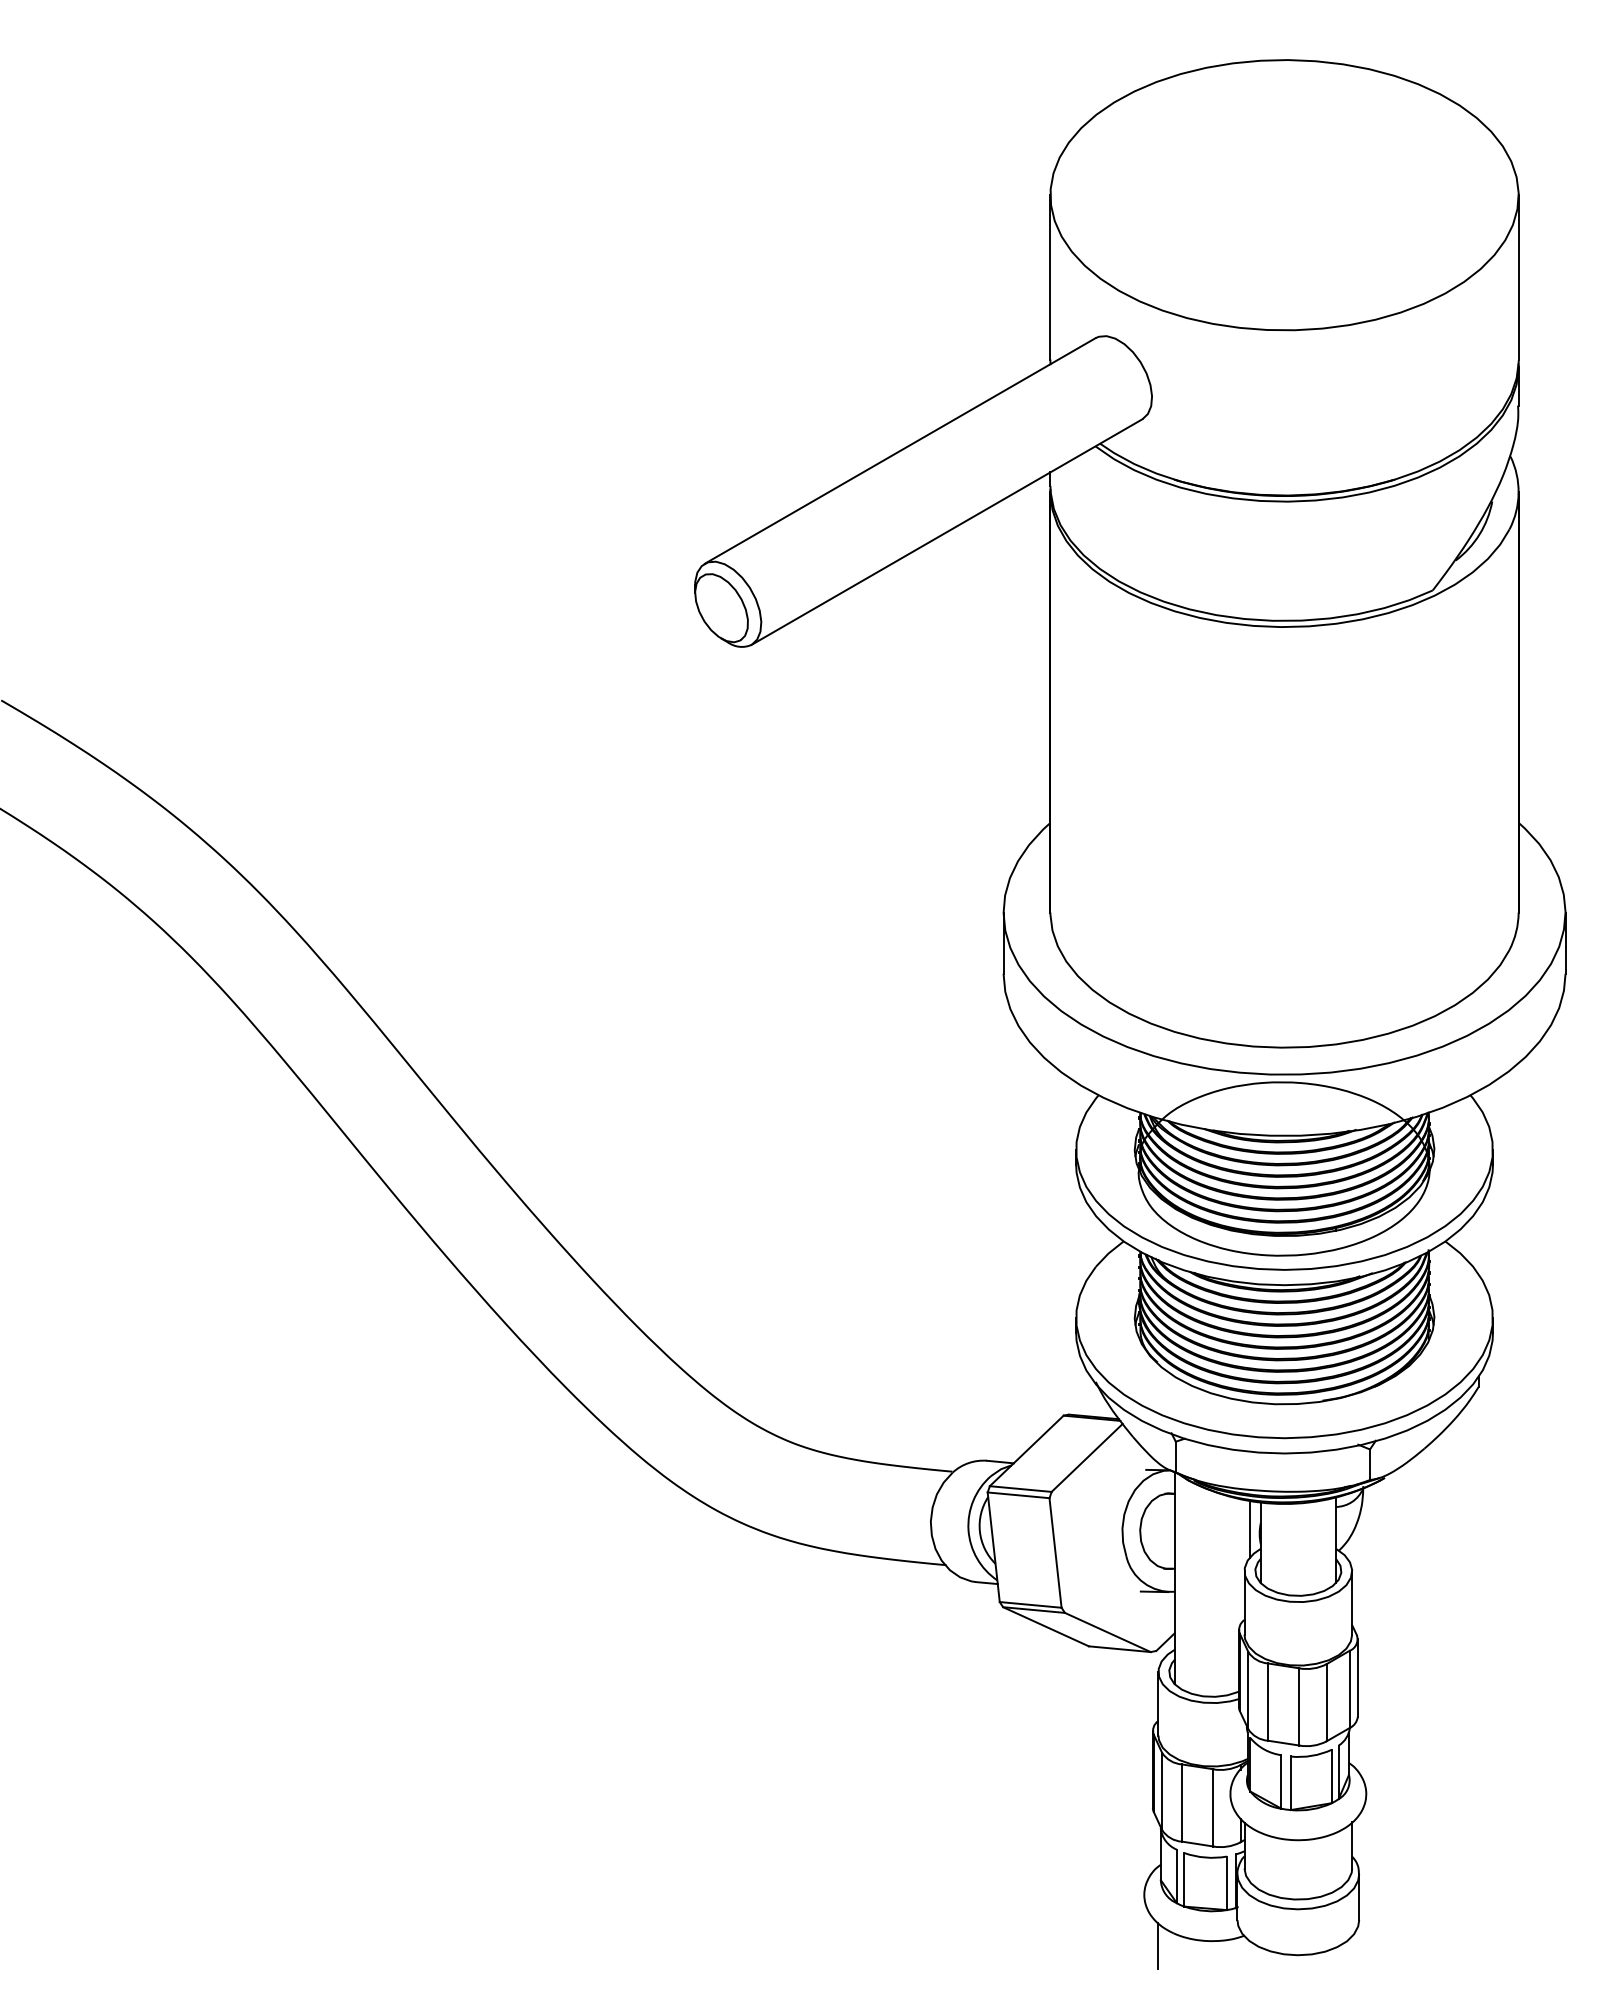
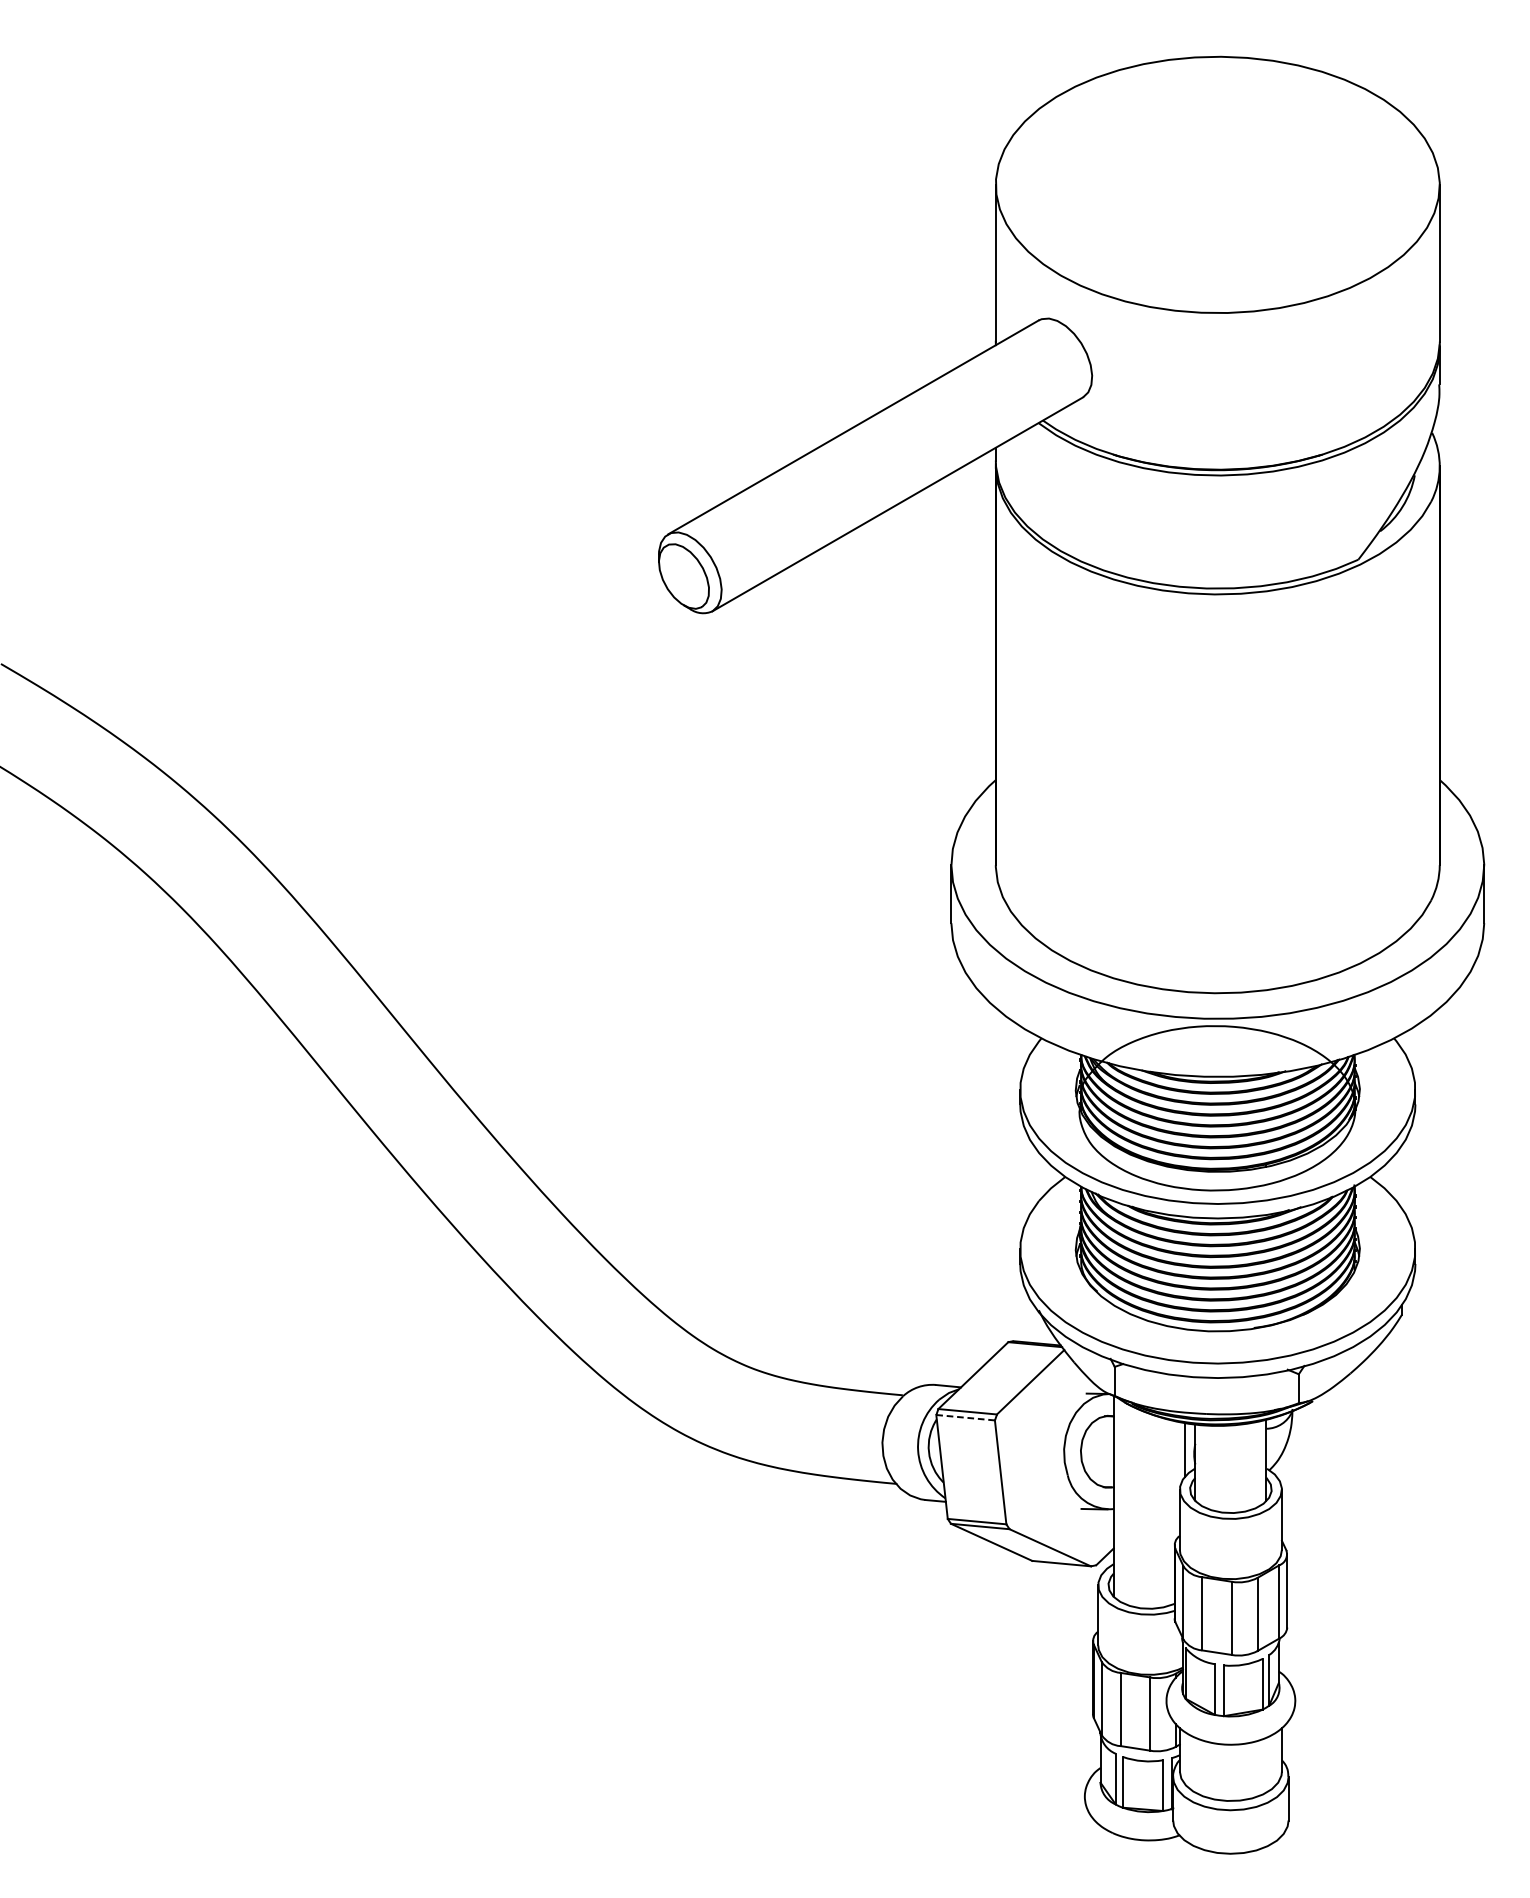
line: (1019, 1495) -> (966, 1417), solid -> dashed
line: (1158, 1946) -> (1098, 1845), removed

